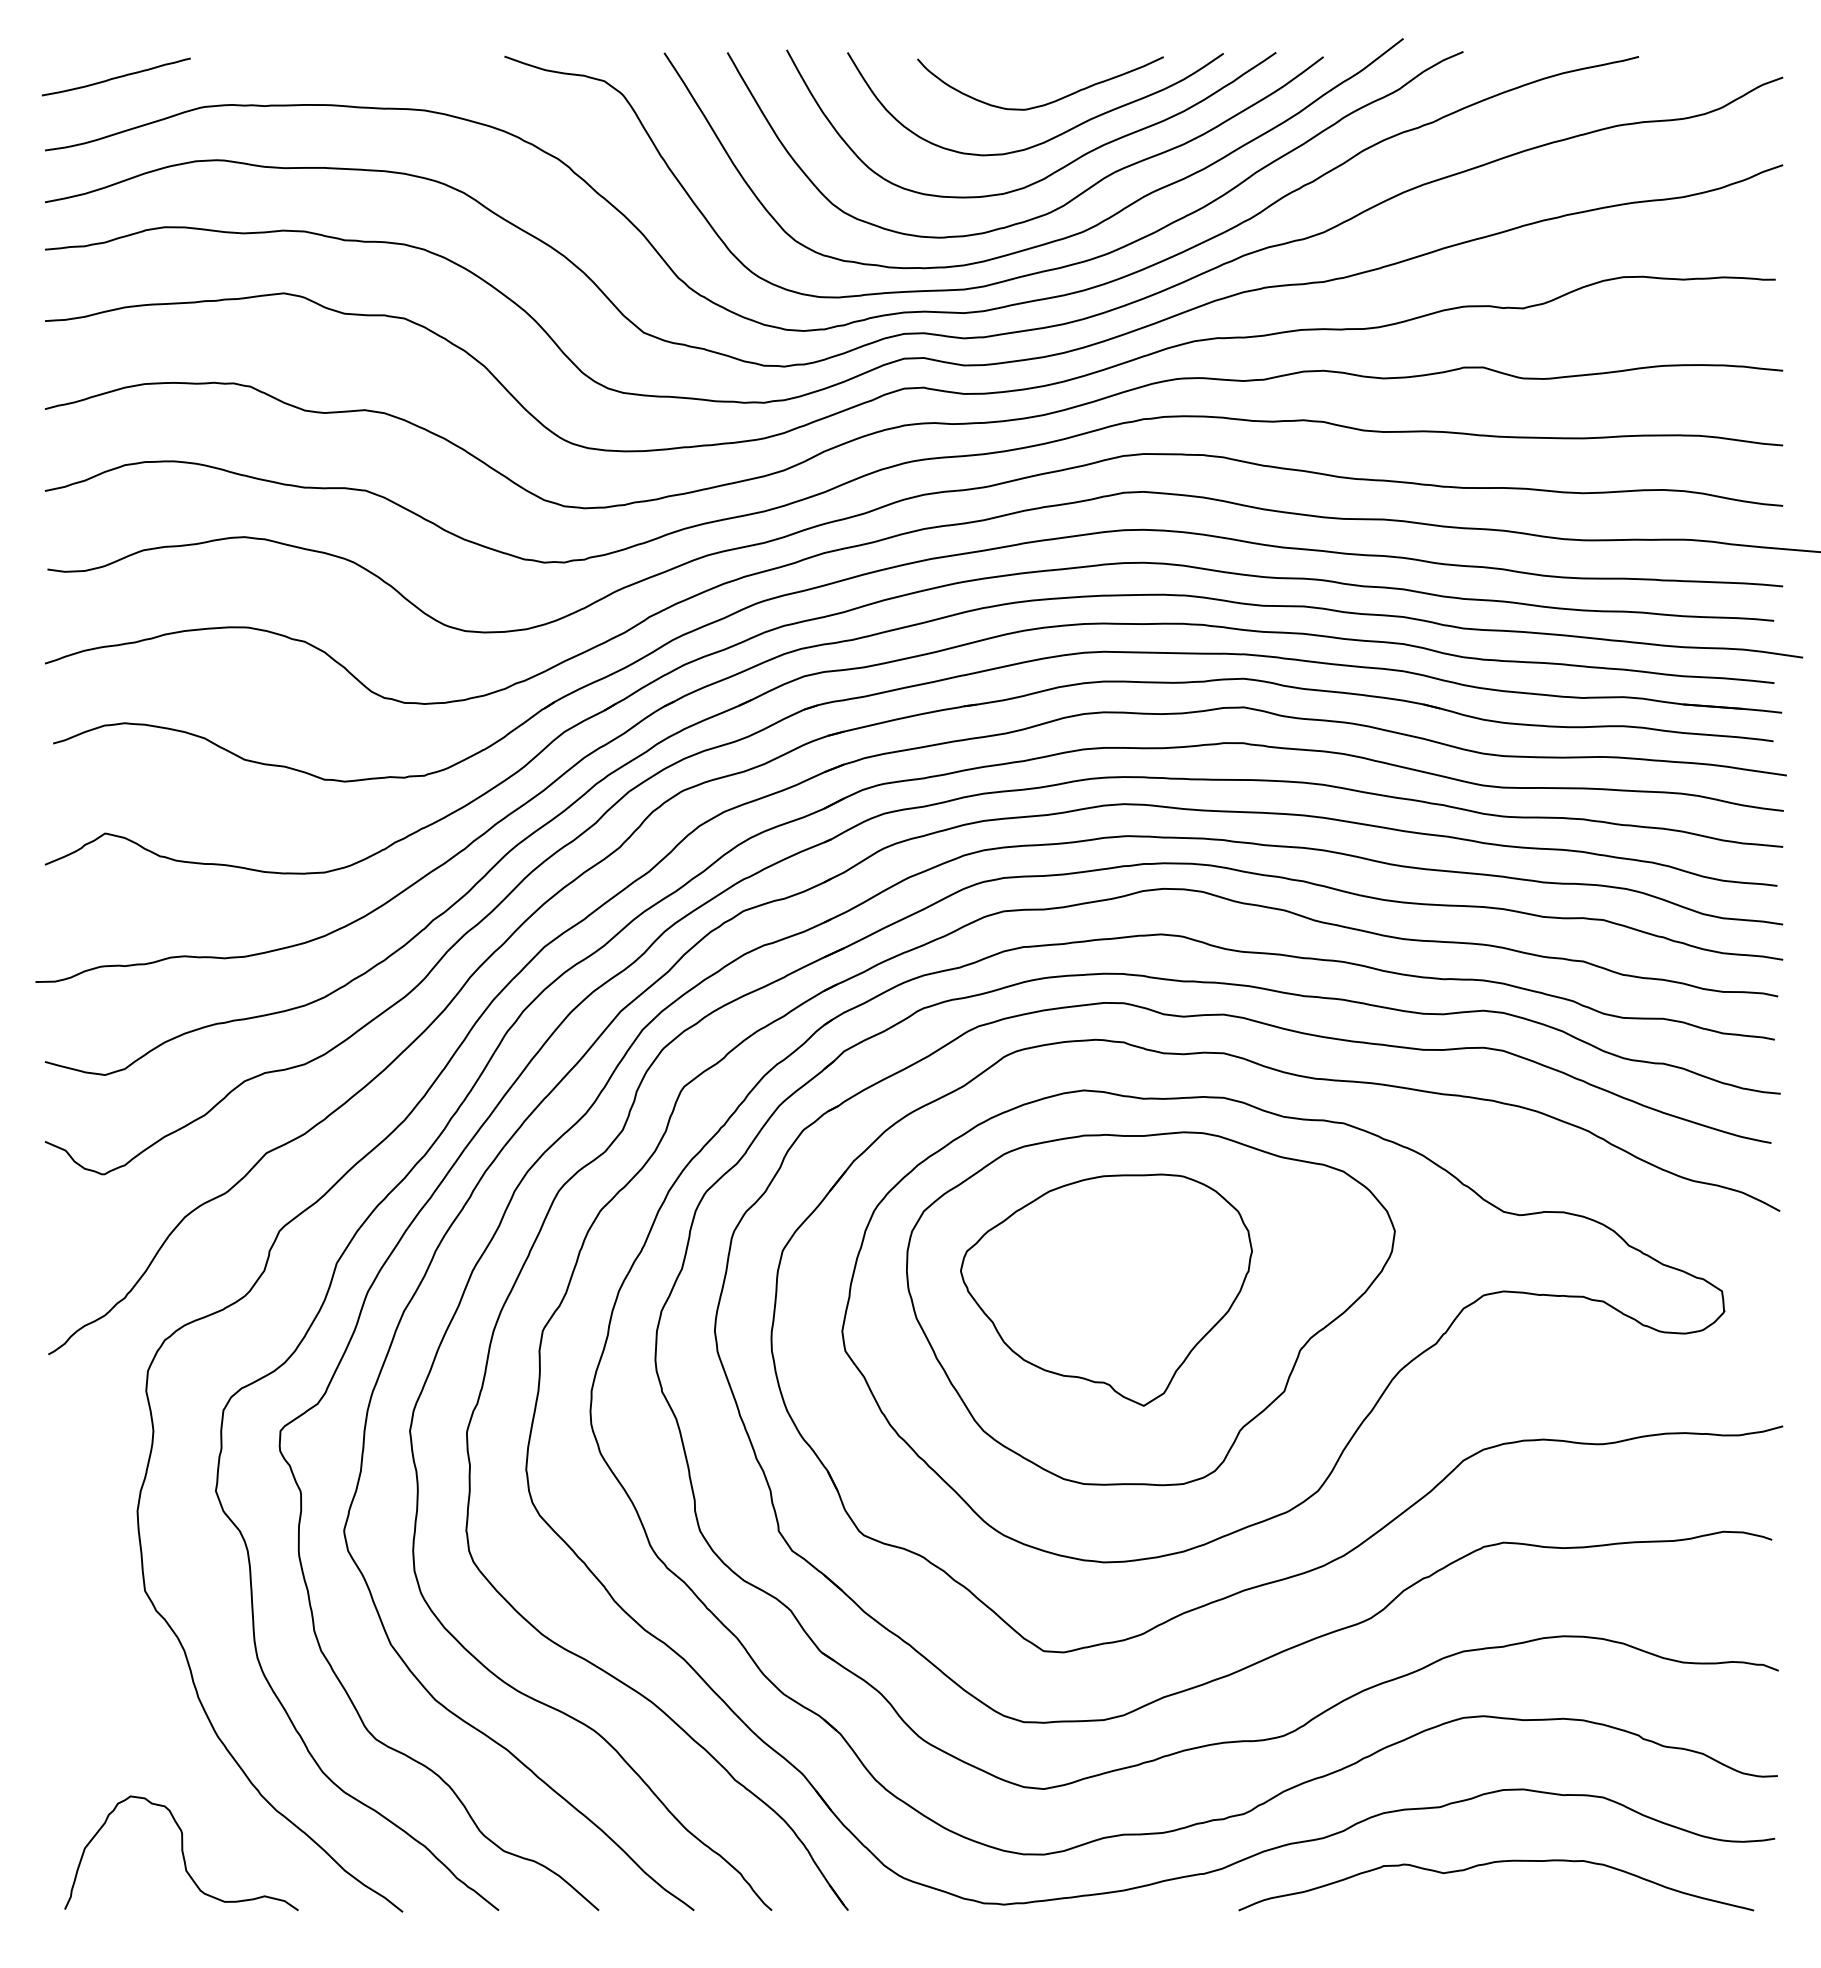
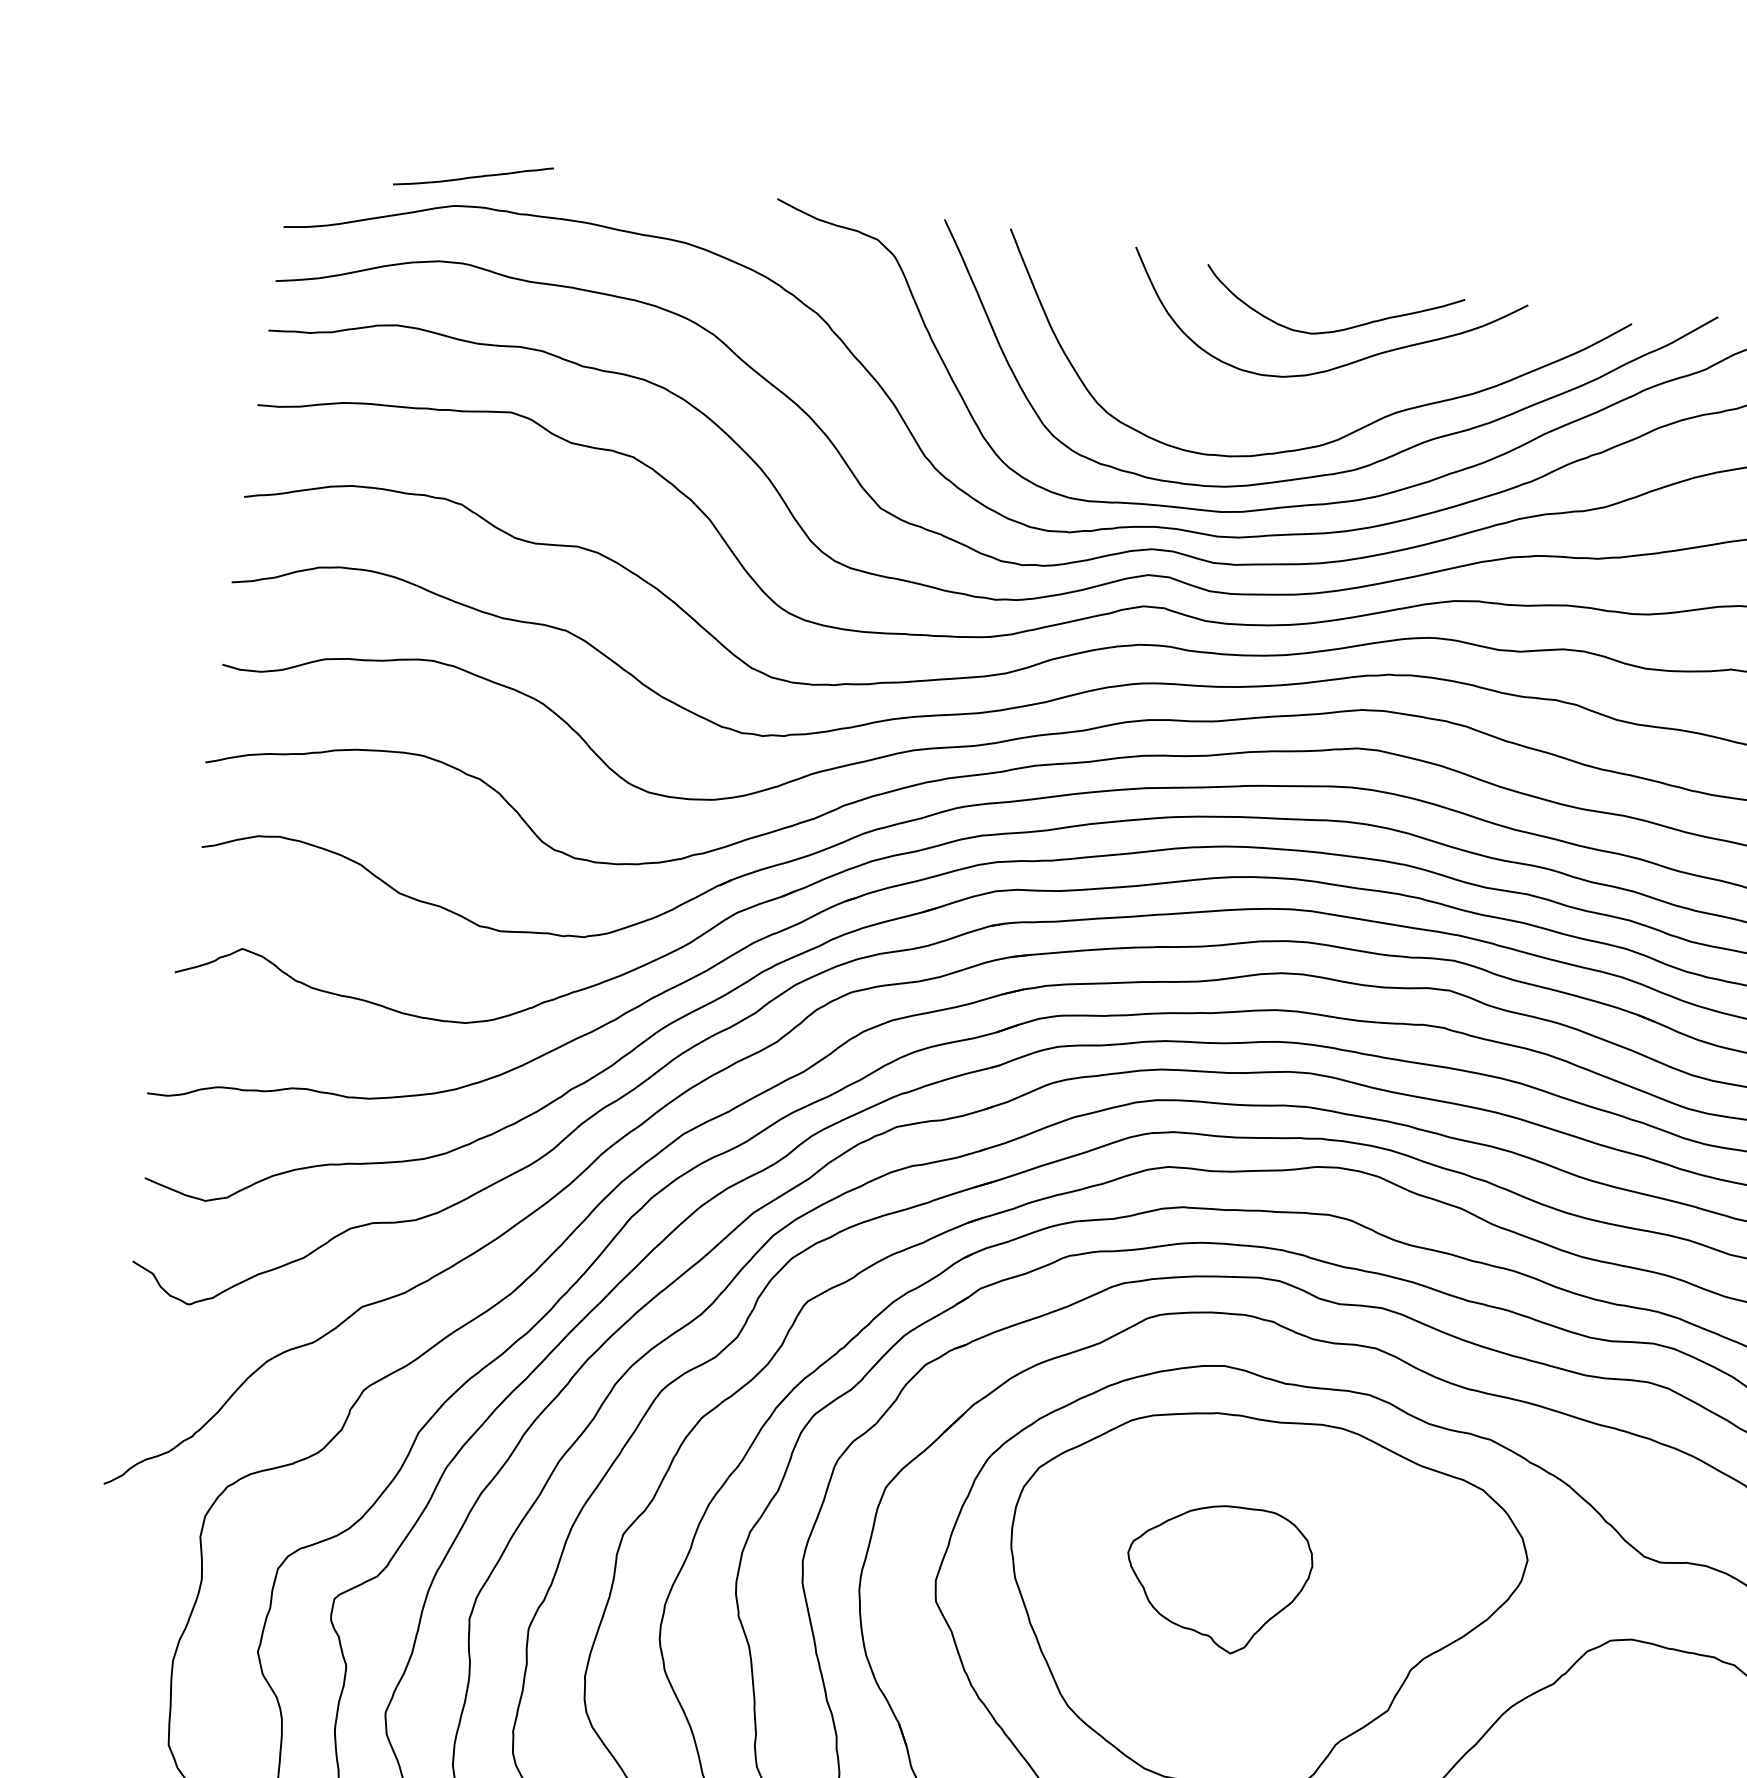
curve: (116, 76) -> (473, 175), moved
curve: (1057, 169) -> (1337, 400), removed
part: (1106, 1289) -> (1217, 1577), size x0.6

